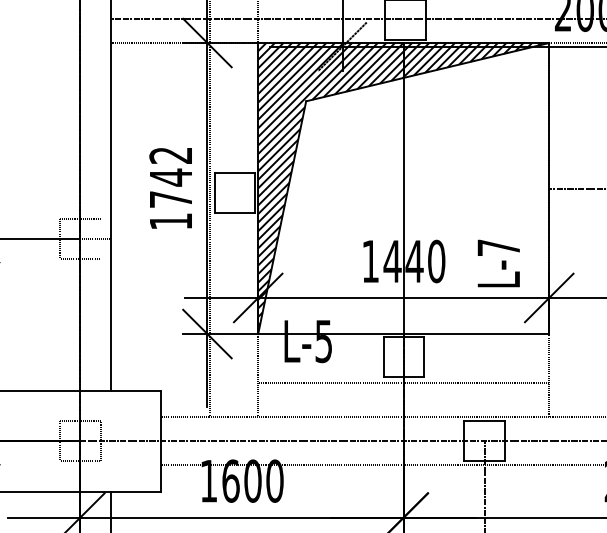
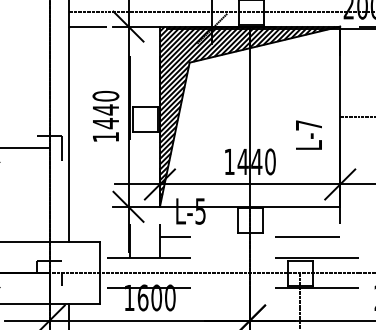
text: (170, 176) -> (105, 109), 1742 -> 1440
line: (100, 238) -> (62, 147), added
text: (498, 262) -> (308, 134), moved

